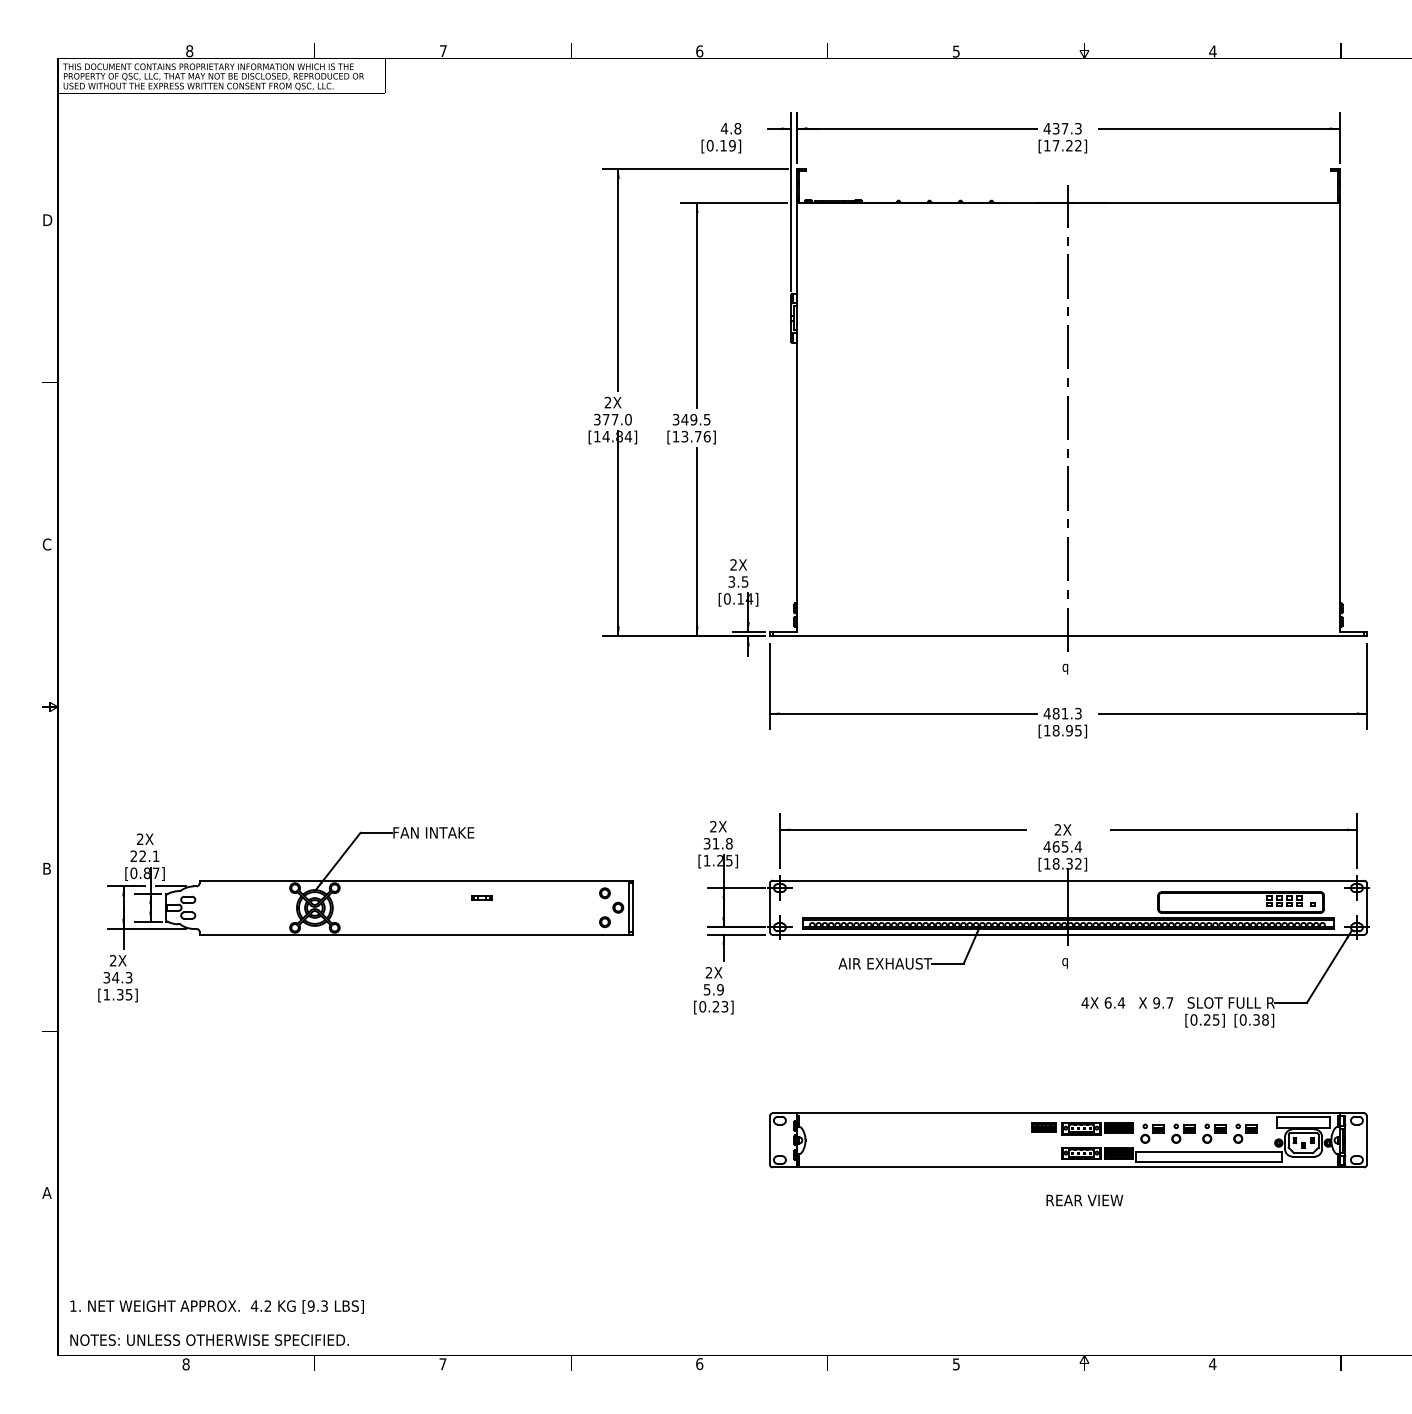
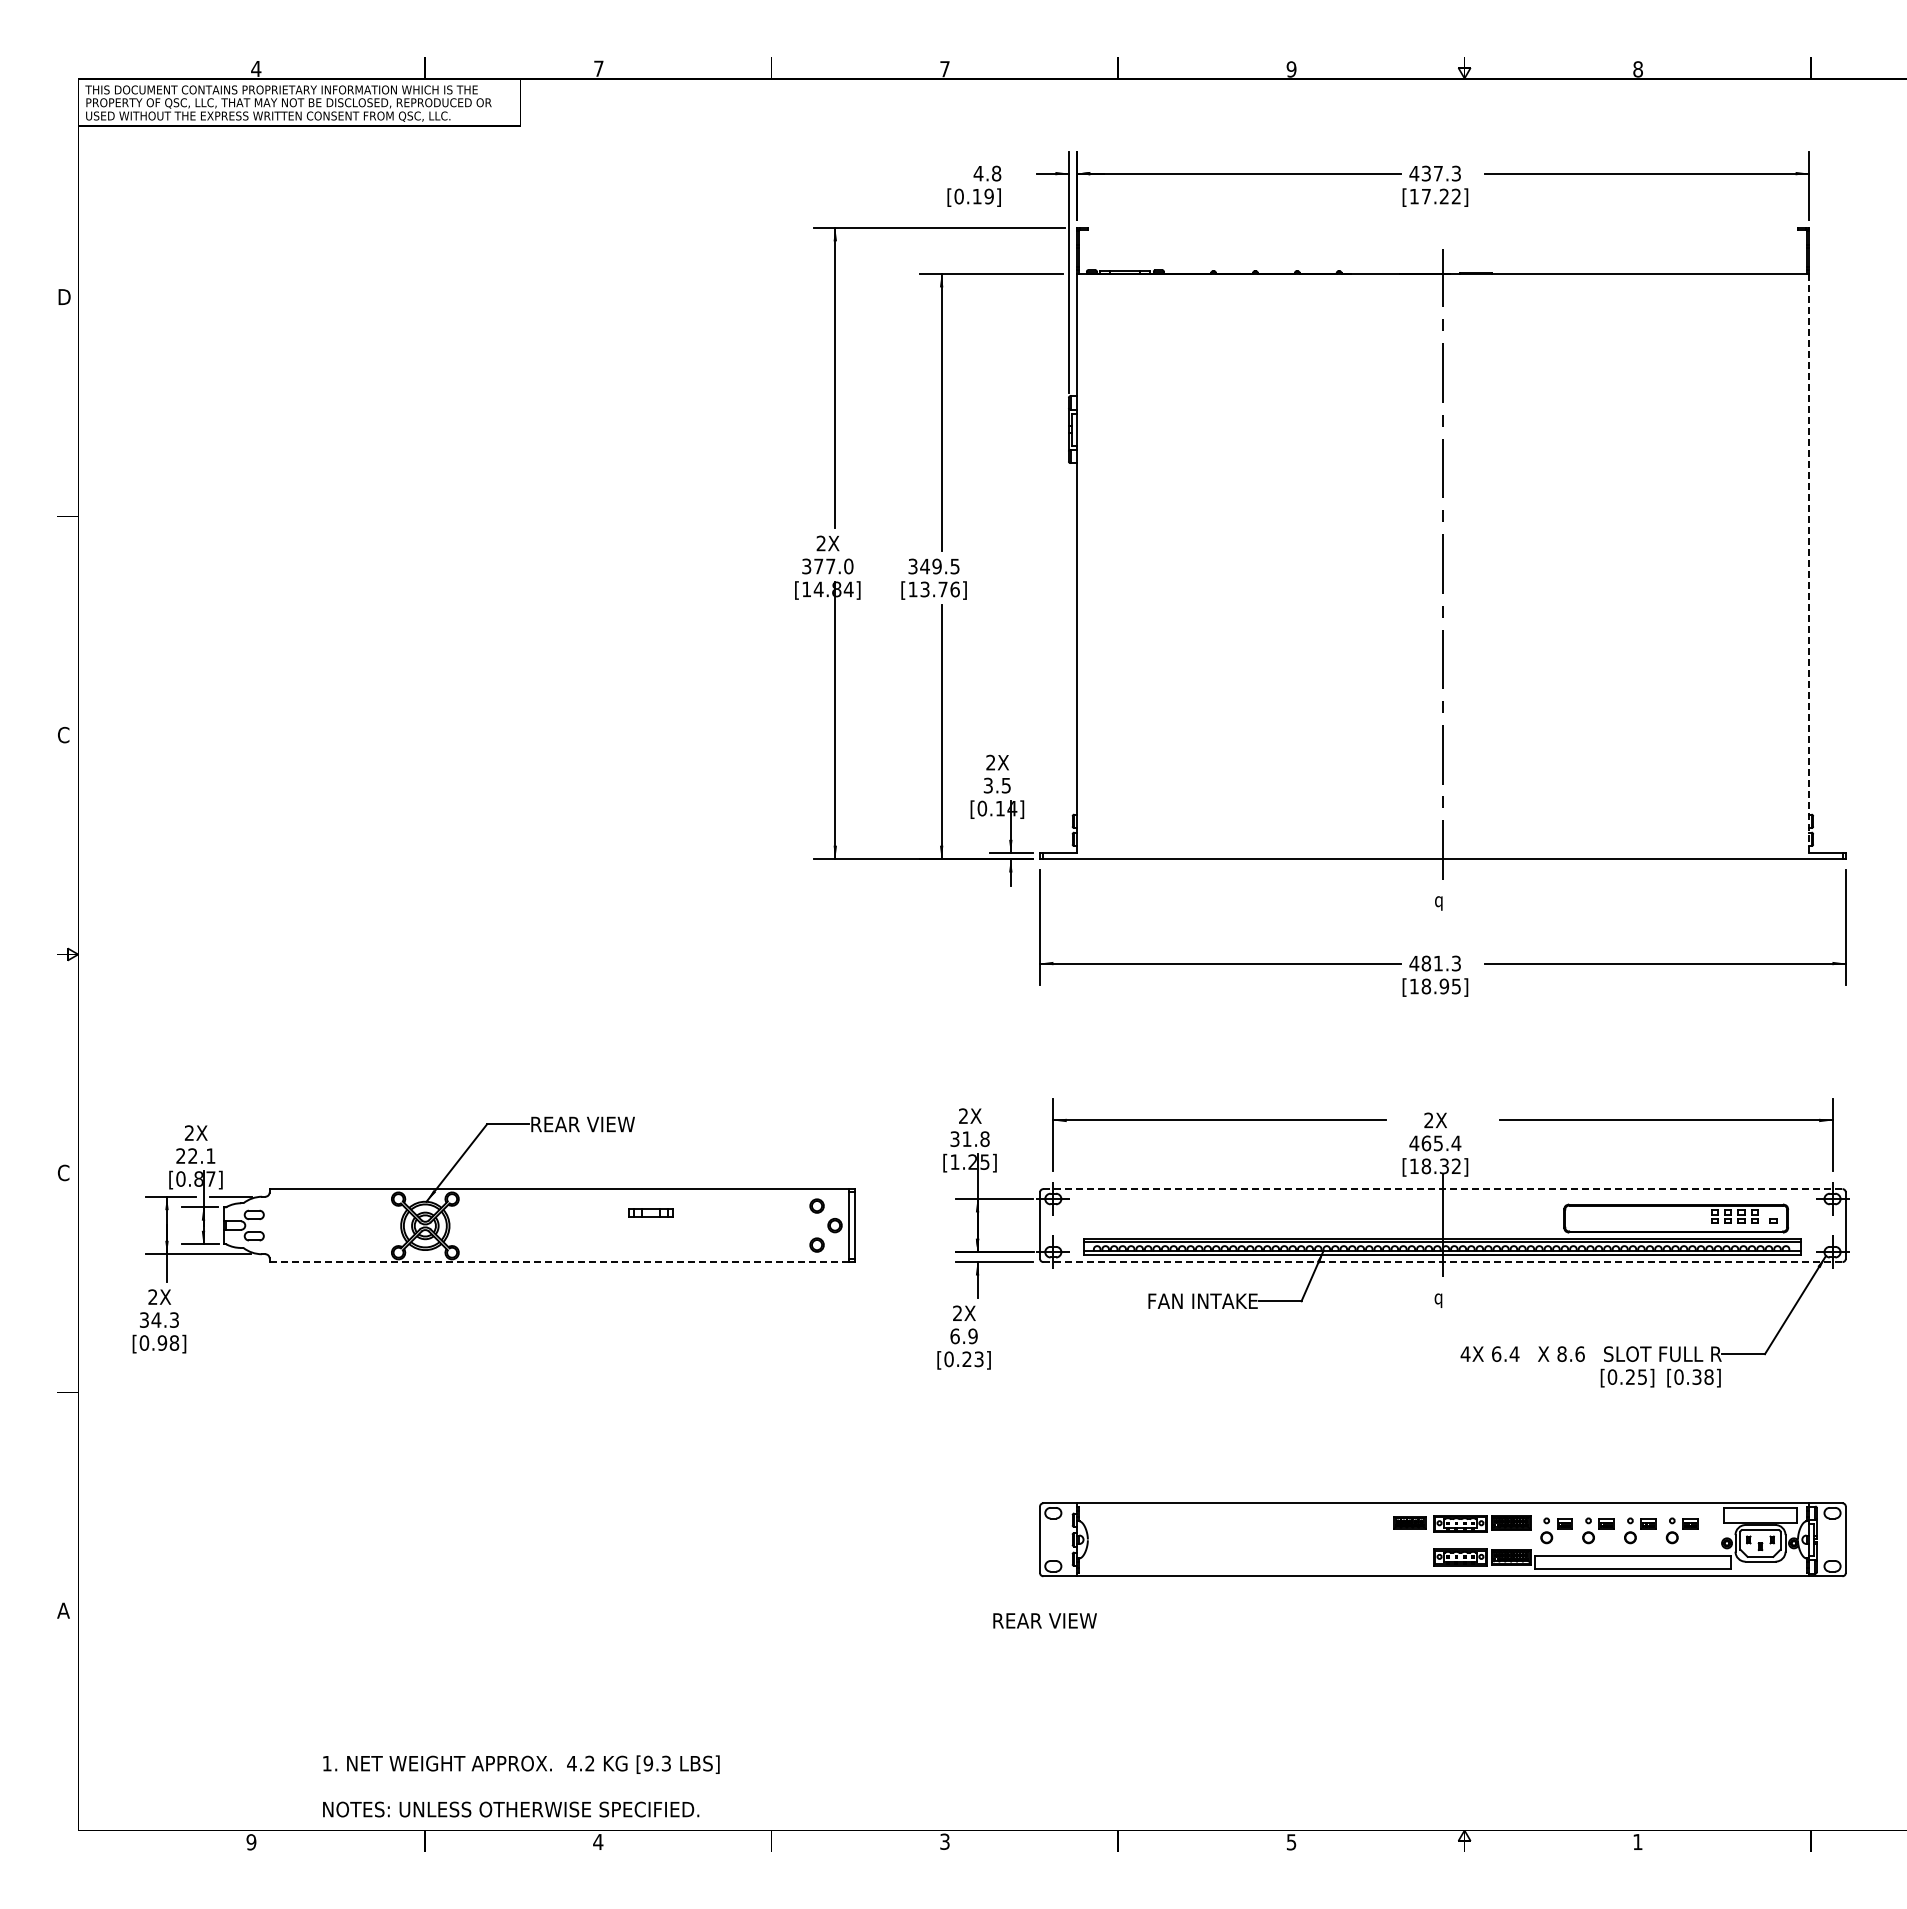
text: (189, 50) -> (256, 68), 8 -> 4
text: (699, 51) -> (944, 69), 6 -> 7
text: (956, 51) -> (1291, 69), 5 -> 9
text: (1212, 51) -> (1637, 69), 4 -> 8
line: (1339, 417) -> (1809, 563), solid -> dashed
text: (434, 832) -> (586, 1124), FAN INTAKE -> REAR VIEW
text: (46, 868) -> (63, 1172), B -> C
line: (1068, 881) -> (1442, 1189), solid -> dashed
part: (481, 898) -> (650, 1212), size x1.6
line: (414, 935) -> (559, 1262), solid -> dashed
line: (1068, 935) -> (1442, 1262), solid -> dashed
text: (885, 963) -> (1195, 1301), AIR EXHAUST -> FAN INTAKE
text: (706, 989) -> (954, 1336), 5.9 -> 6.9
text: (118, 994) -> (159, 1342), [1.35] -> [0.98]
text: (1162, 1003) -> (1570, 1354), 9.7 -> 8.6
text: (1084, 1200) -> (1044, 1620), moved
text: (217, 1323) -> (521, 1786), moved
text: (443, 1363) -> (598, 1841), 7 -> 4
text: (699, 1363) -> (944, 1841), 6 -> 3
text: (1212, 1363) -> (1637, 1841), 4 -> 1
text: (186, 1364) -> (251, 1842), 8 -> 9

